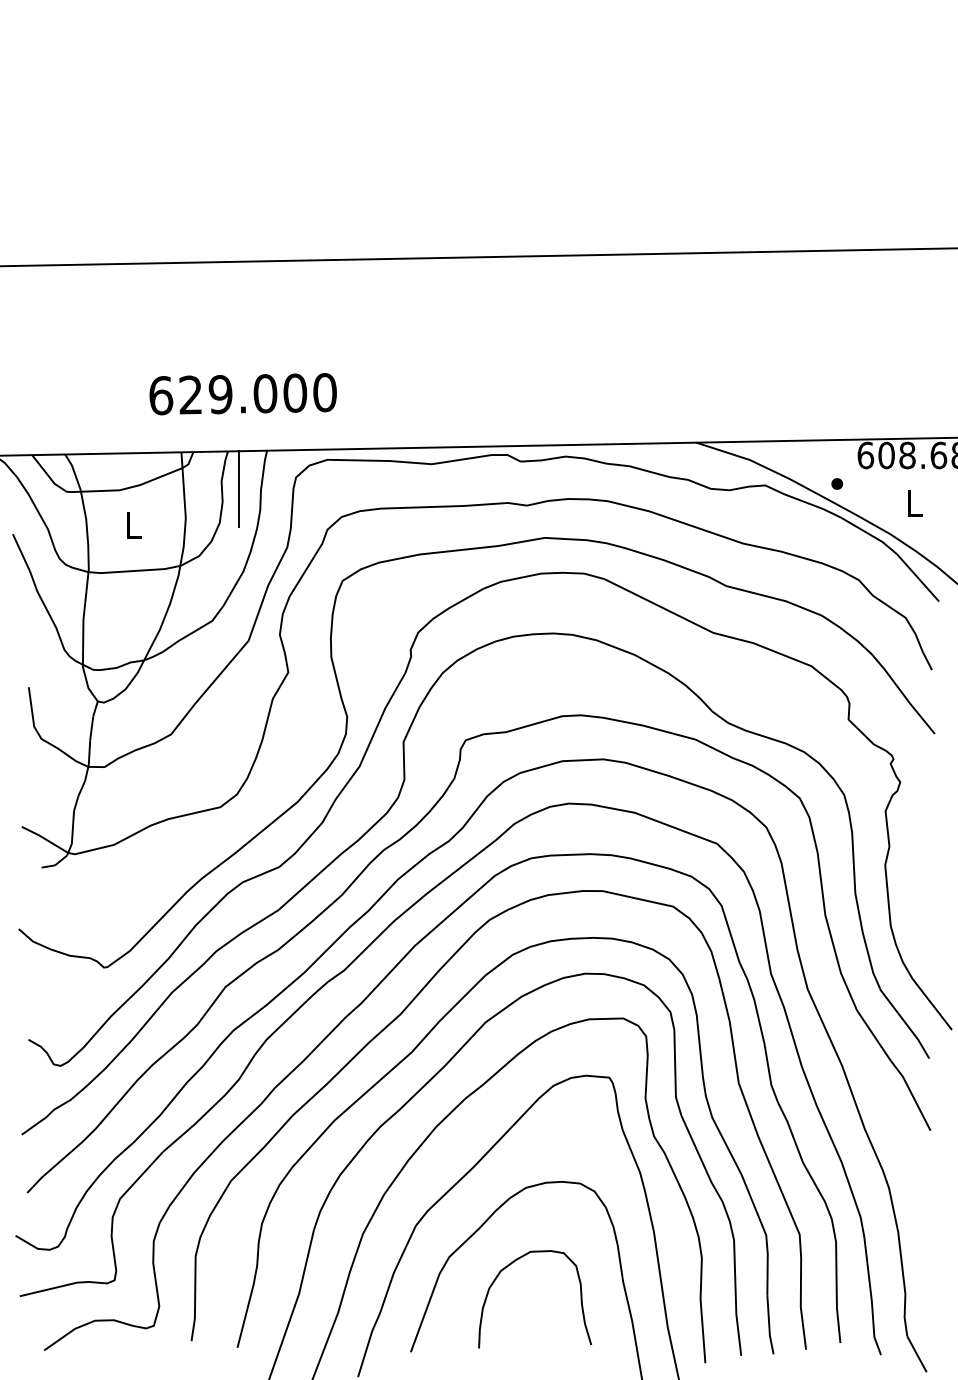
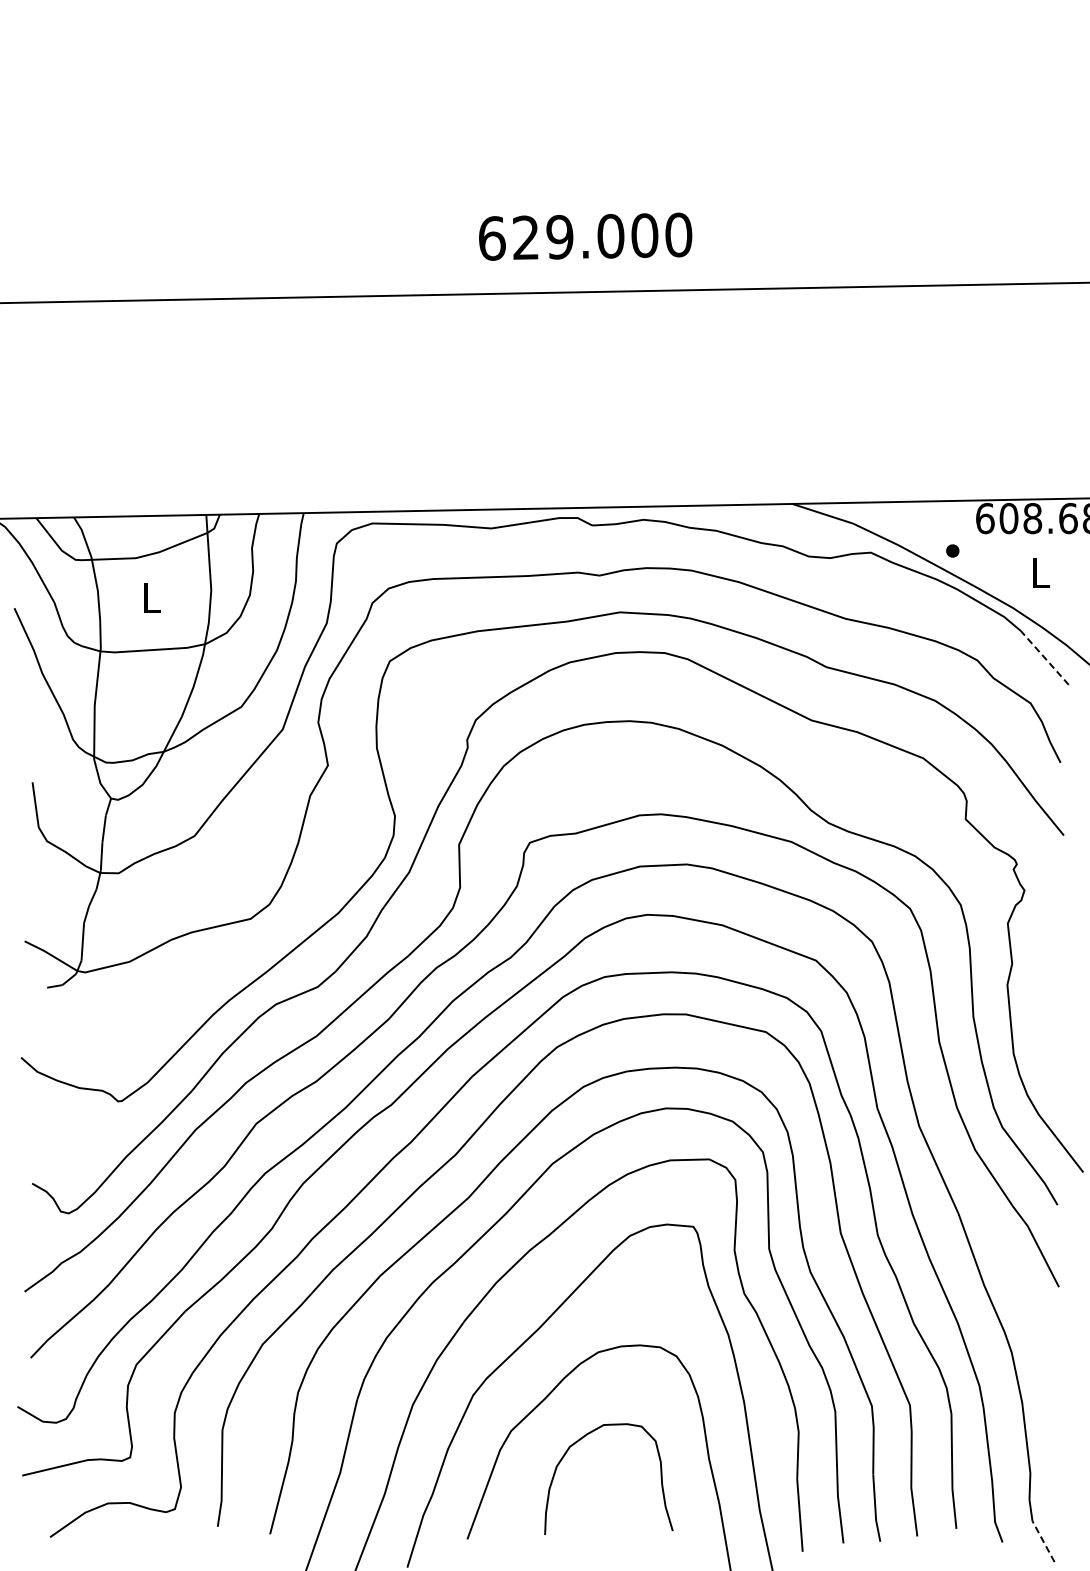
text: (243, 393) -> (585, 236), moved
line: (239, 488) -> (272, 556), removed
line: (917, 577) -> (1044, 657), solid -> dashed
line: (916, 1354) -> (1043, 1541), solid -> dashed

